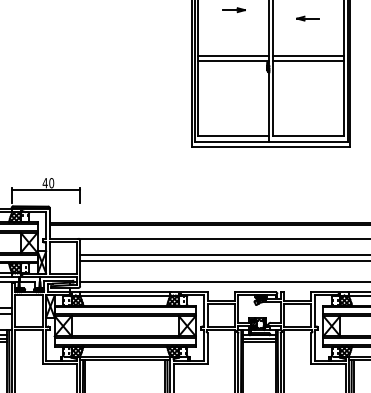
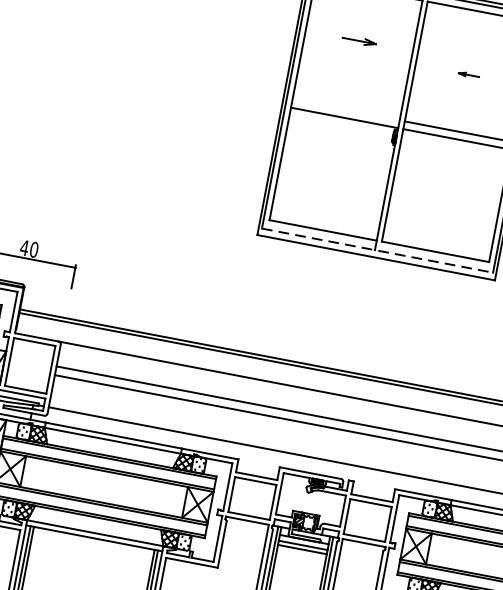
part: (307, 18) -> (468, 74), size x0.6
line: (233, 56) -> (345, 110), removed
line: (271, 141) -> (378, 250), solid -> dashed

